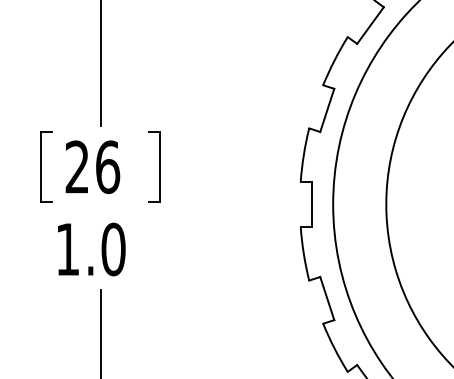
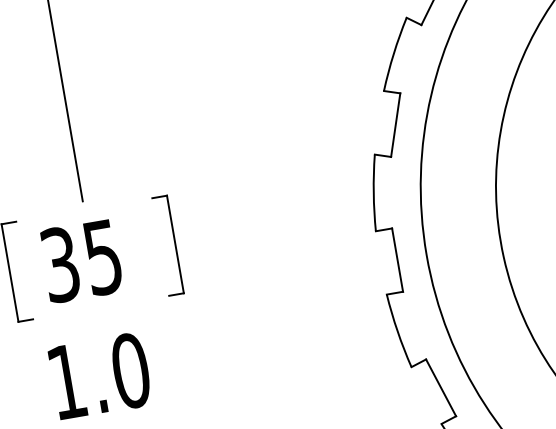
text: (92, 167) -> (81, 261), 26 -> 35

